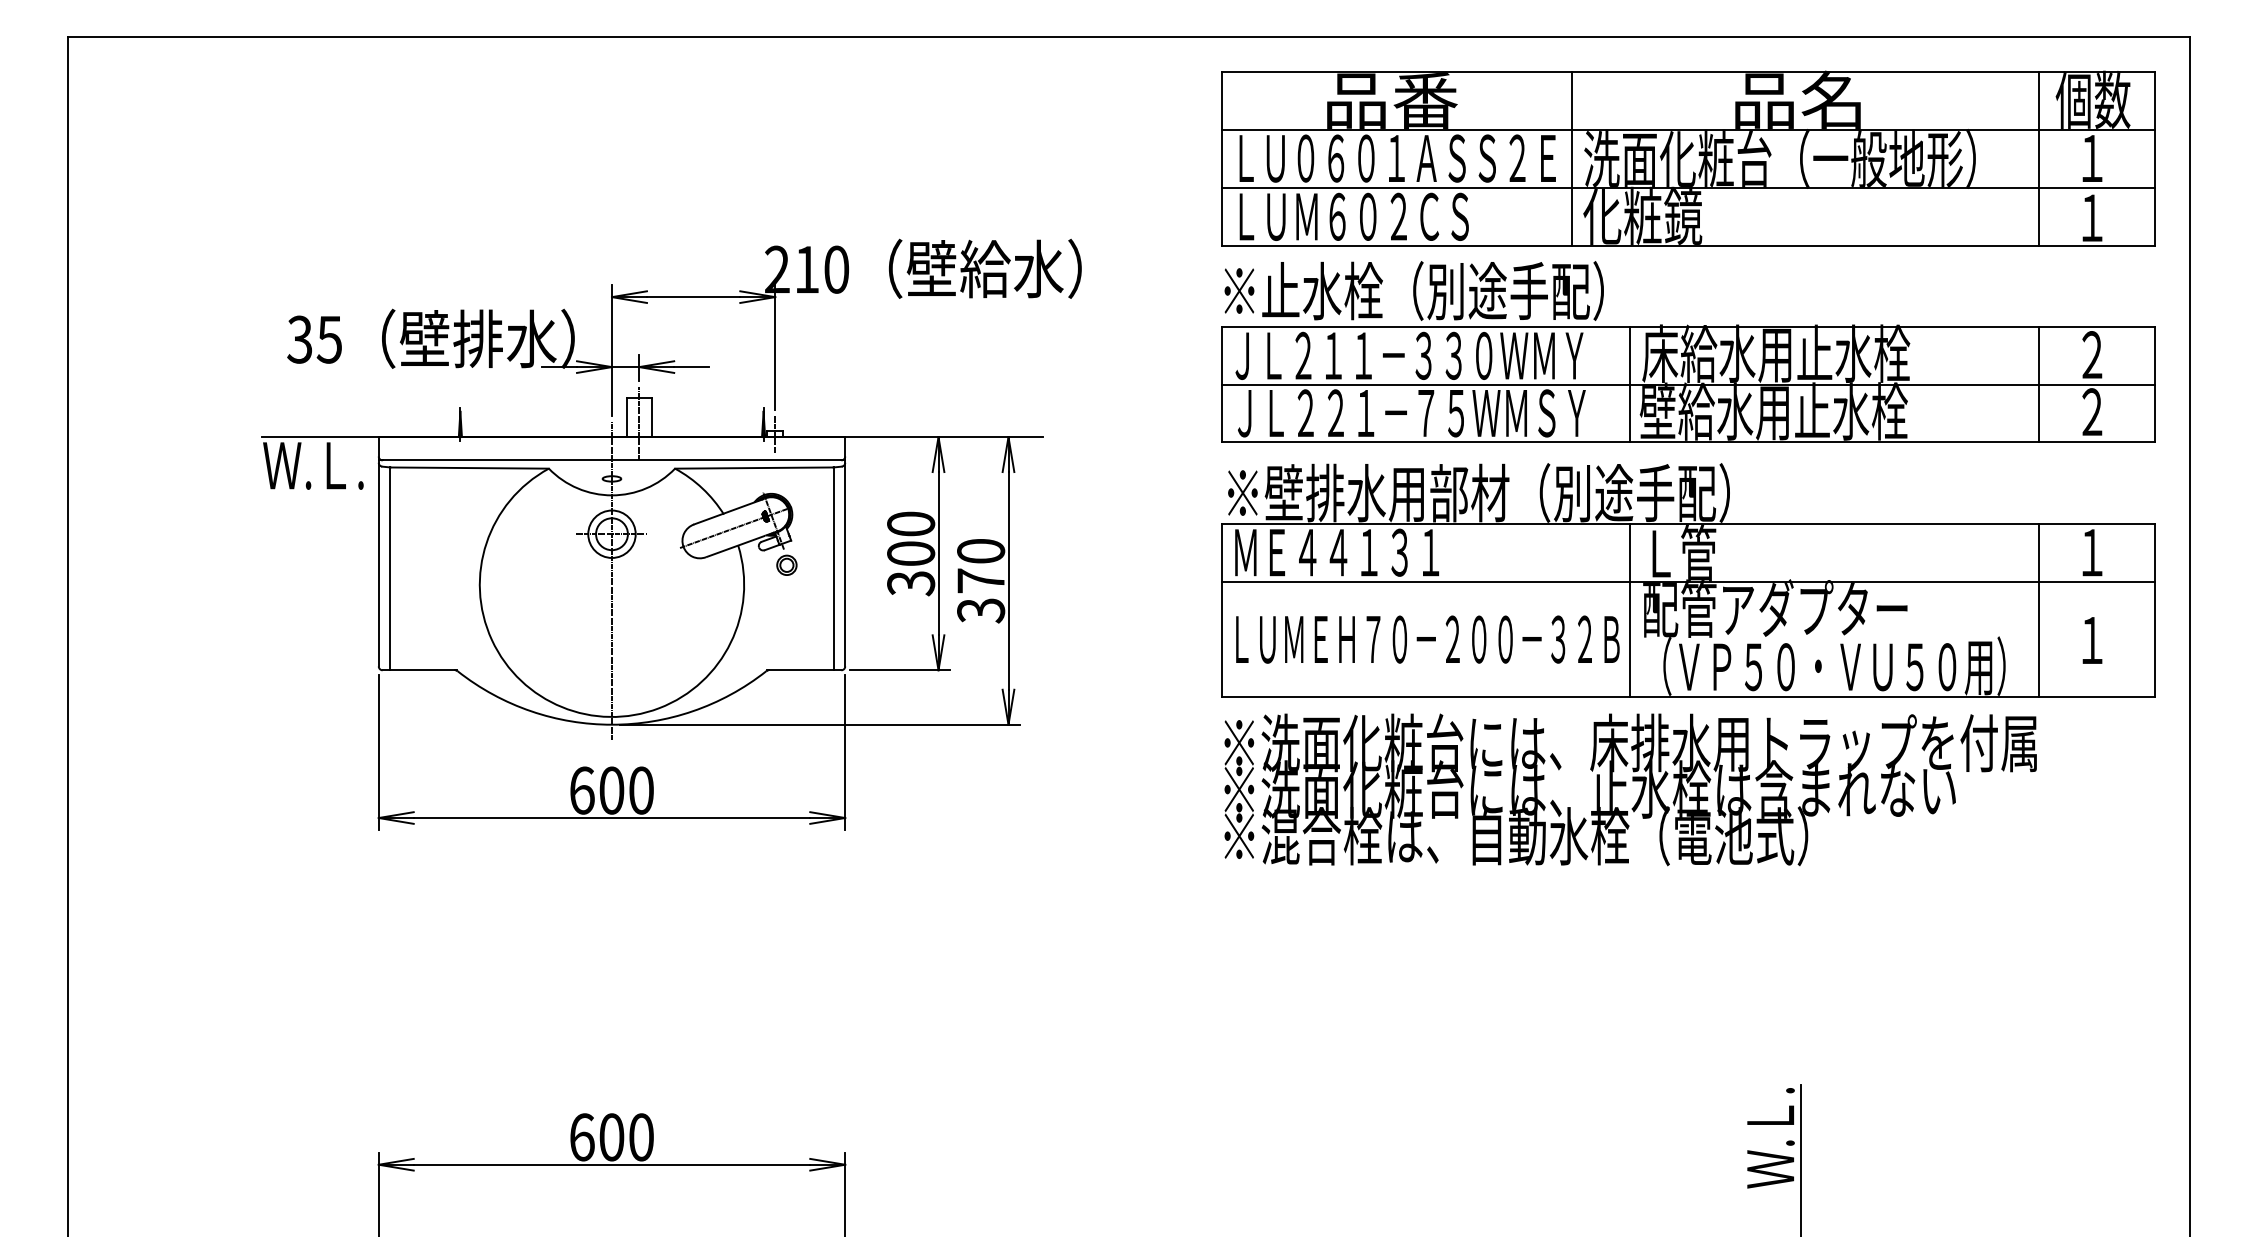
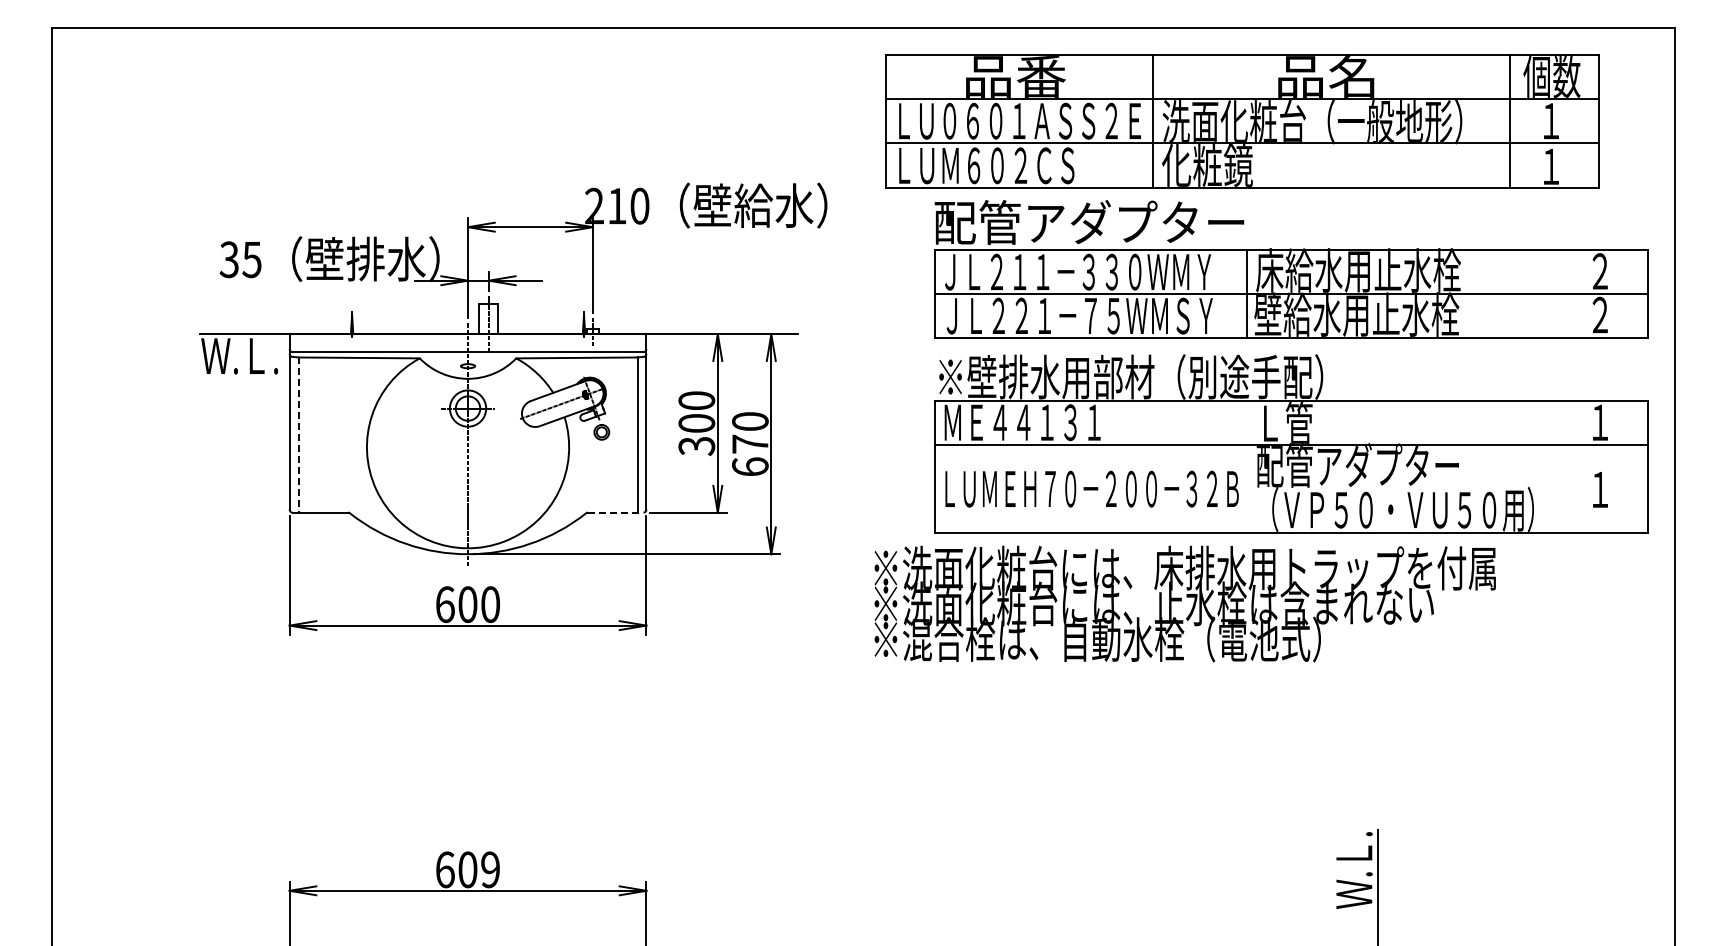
part: (1688, 158) -> (1242, 121), moved
text: (1424, 290) -> (1089, 222), ※止水栓（別途手配） -> 配管アダプター
line: (2038, 383) -> (1559, 293), removed
line: (390, 569) -> (298, 435), solid -> dashed
text: (981, 610) -> (750, 466), 370 -> 670
line: (1631, 610) -> (1247, 466), removed
line: (2038, 610) -> (1559, 466), removed
line: (804, 670) -> (615, 512), solid -> dashed
text: (1629, 789) -> (1184, 603), moved
text: (641, 1136) -> (490, 869), 600 -> 609

